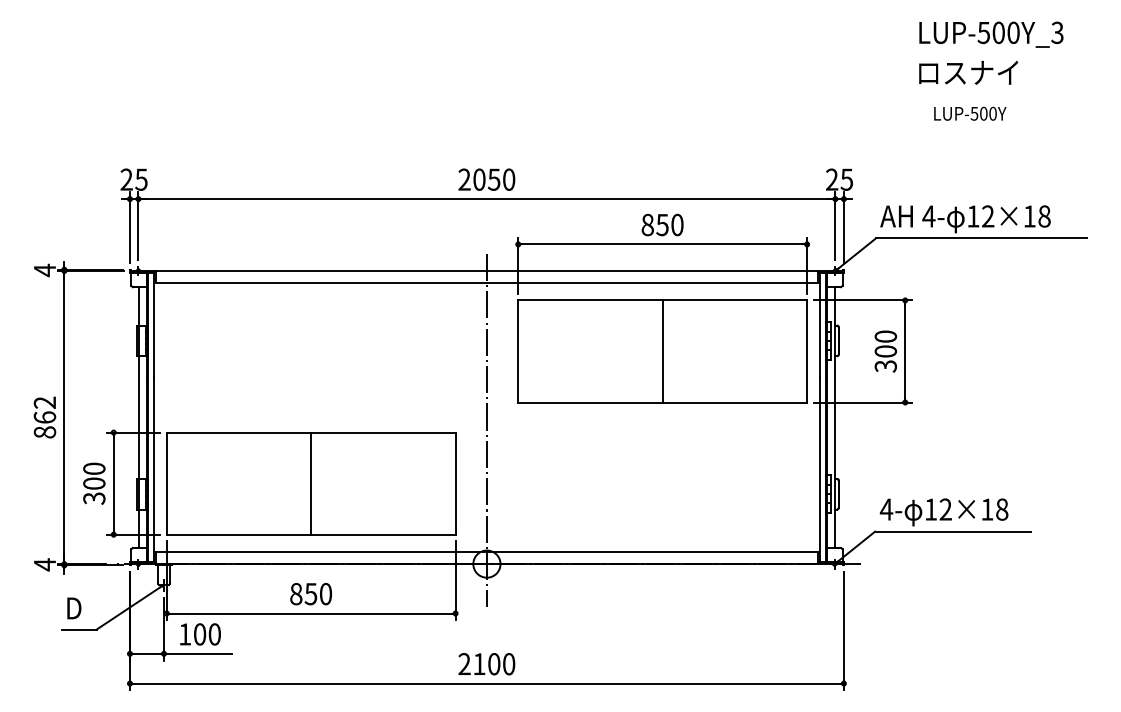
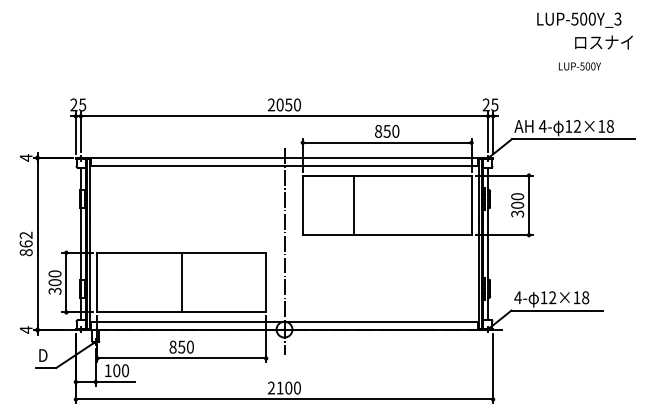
text: (967, 72) -> (603, 42), moved
text: (969, 113) -> (579, 66), moved
line: (663, 351) -> (354, 205), moved

